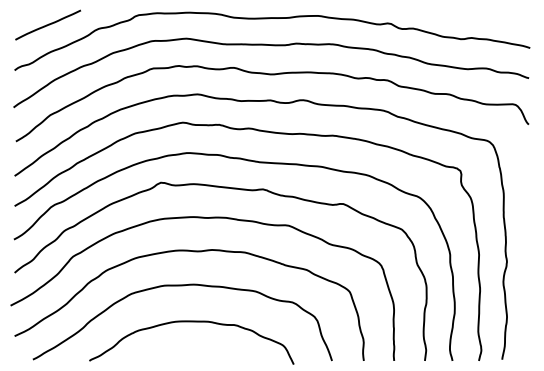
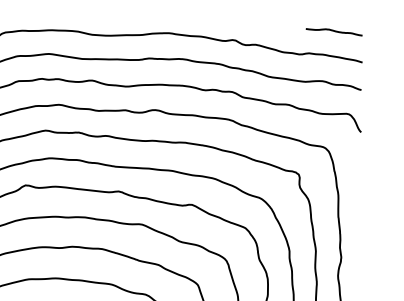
curve: (499, 14) -> (334, 31), added

